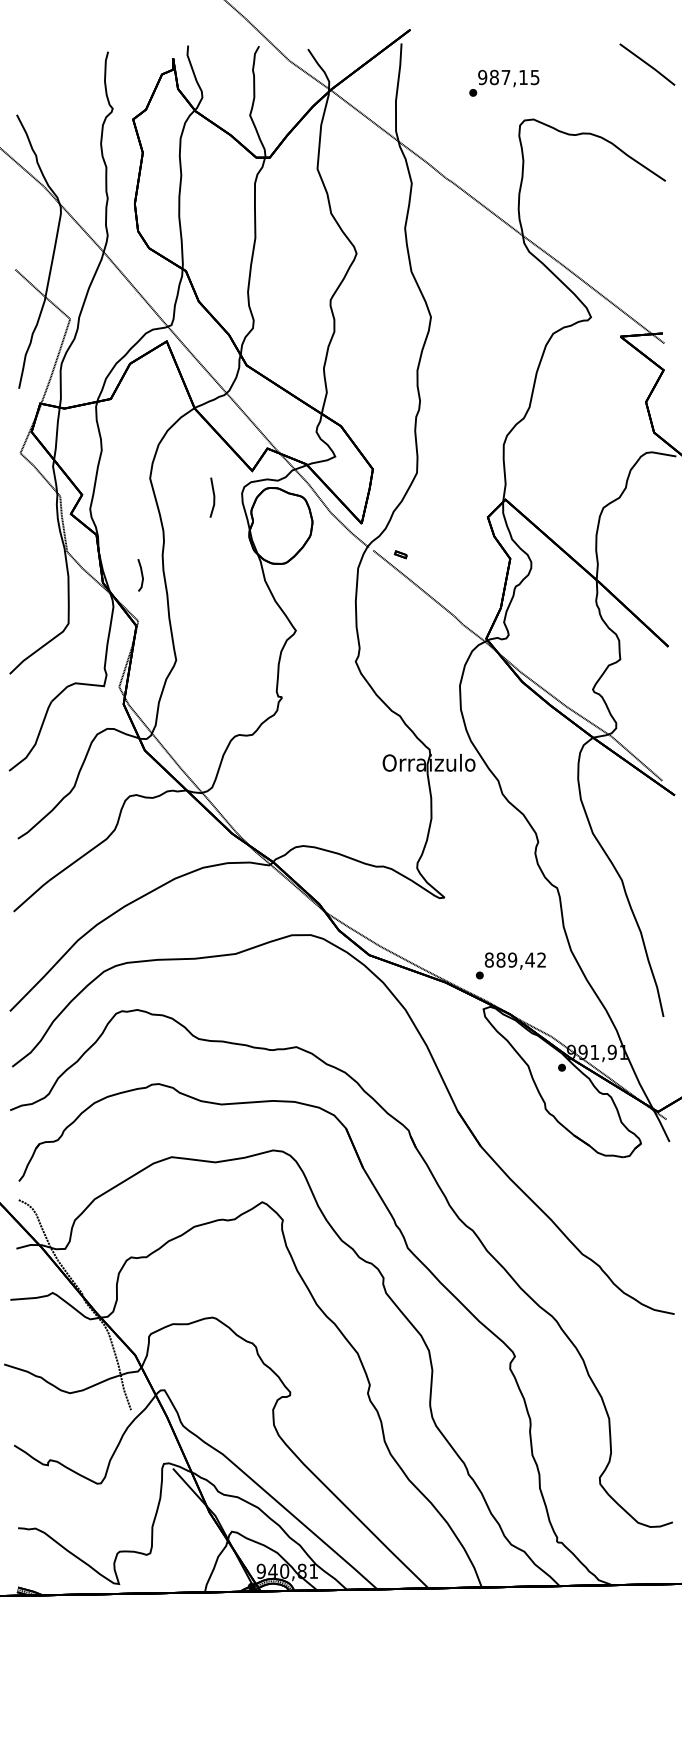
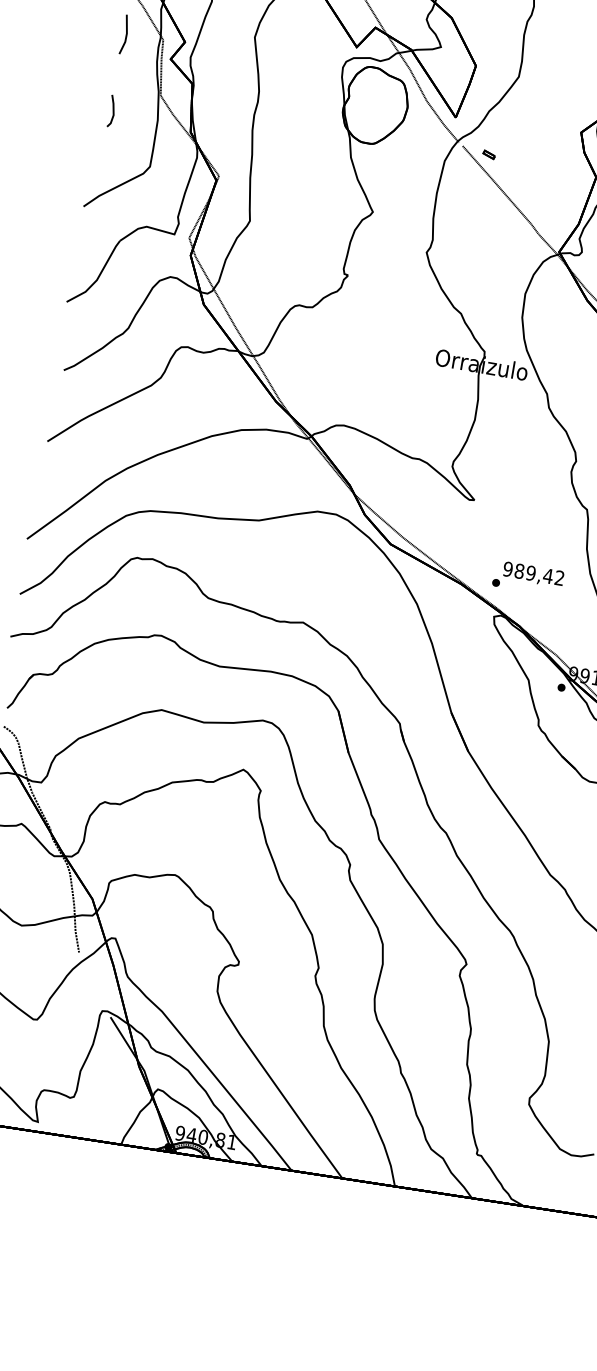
line: (213, 497) -> (125, 34), moved
line: (141, 575) -> (112, 111), moved
text: (488, 959) -> (507, 568), 889,42 -> 989,42

